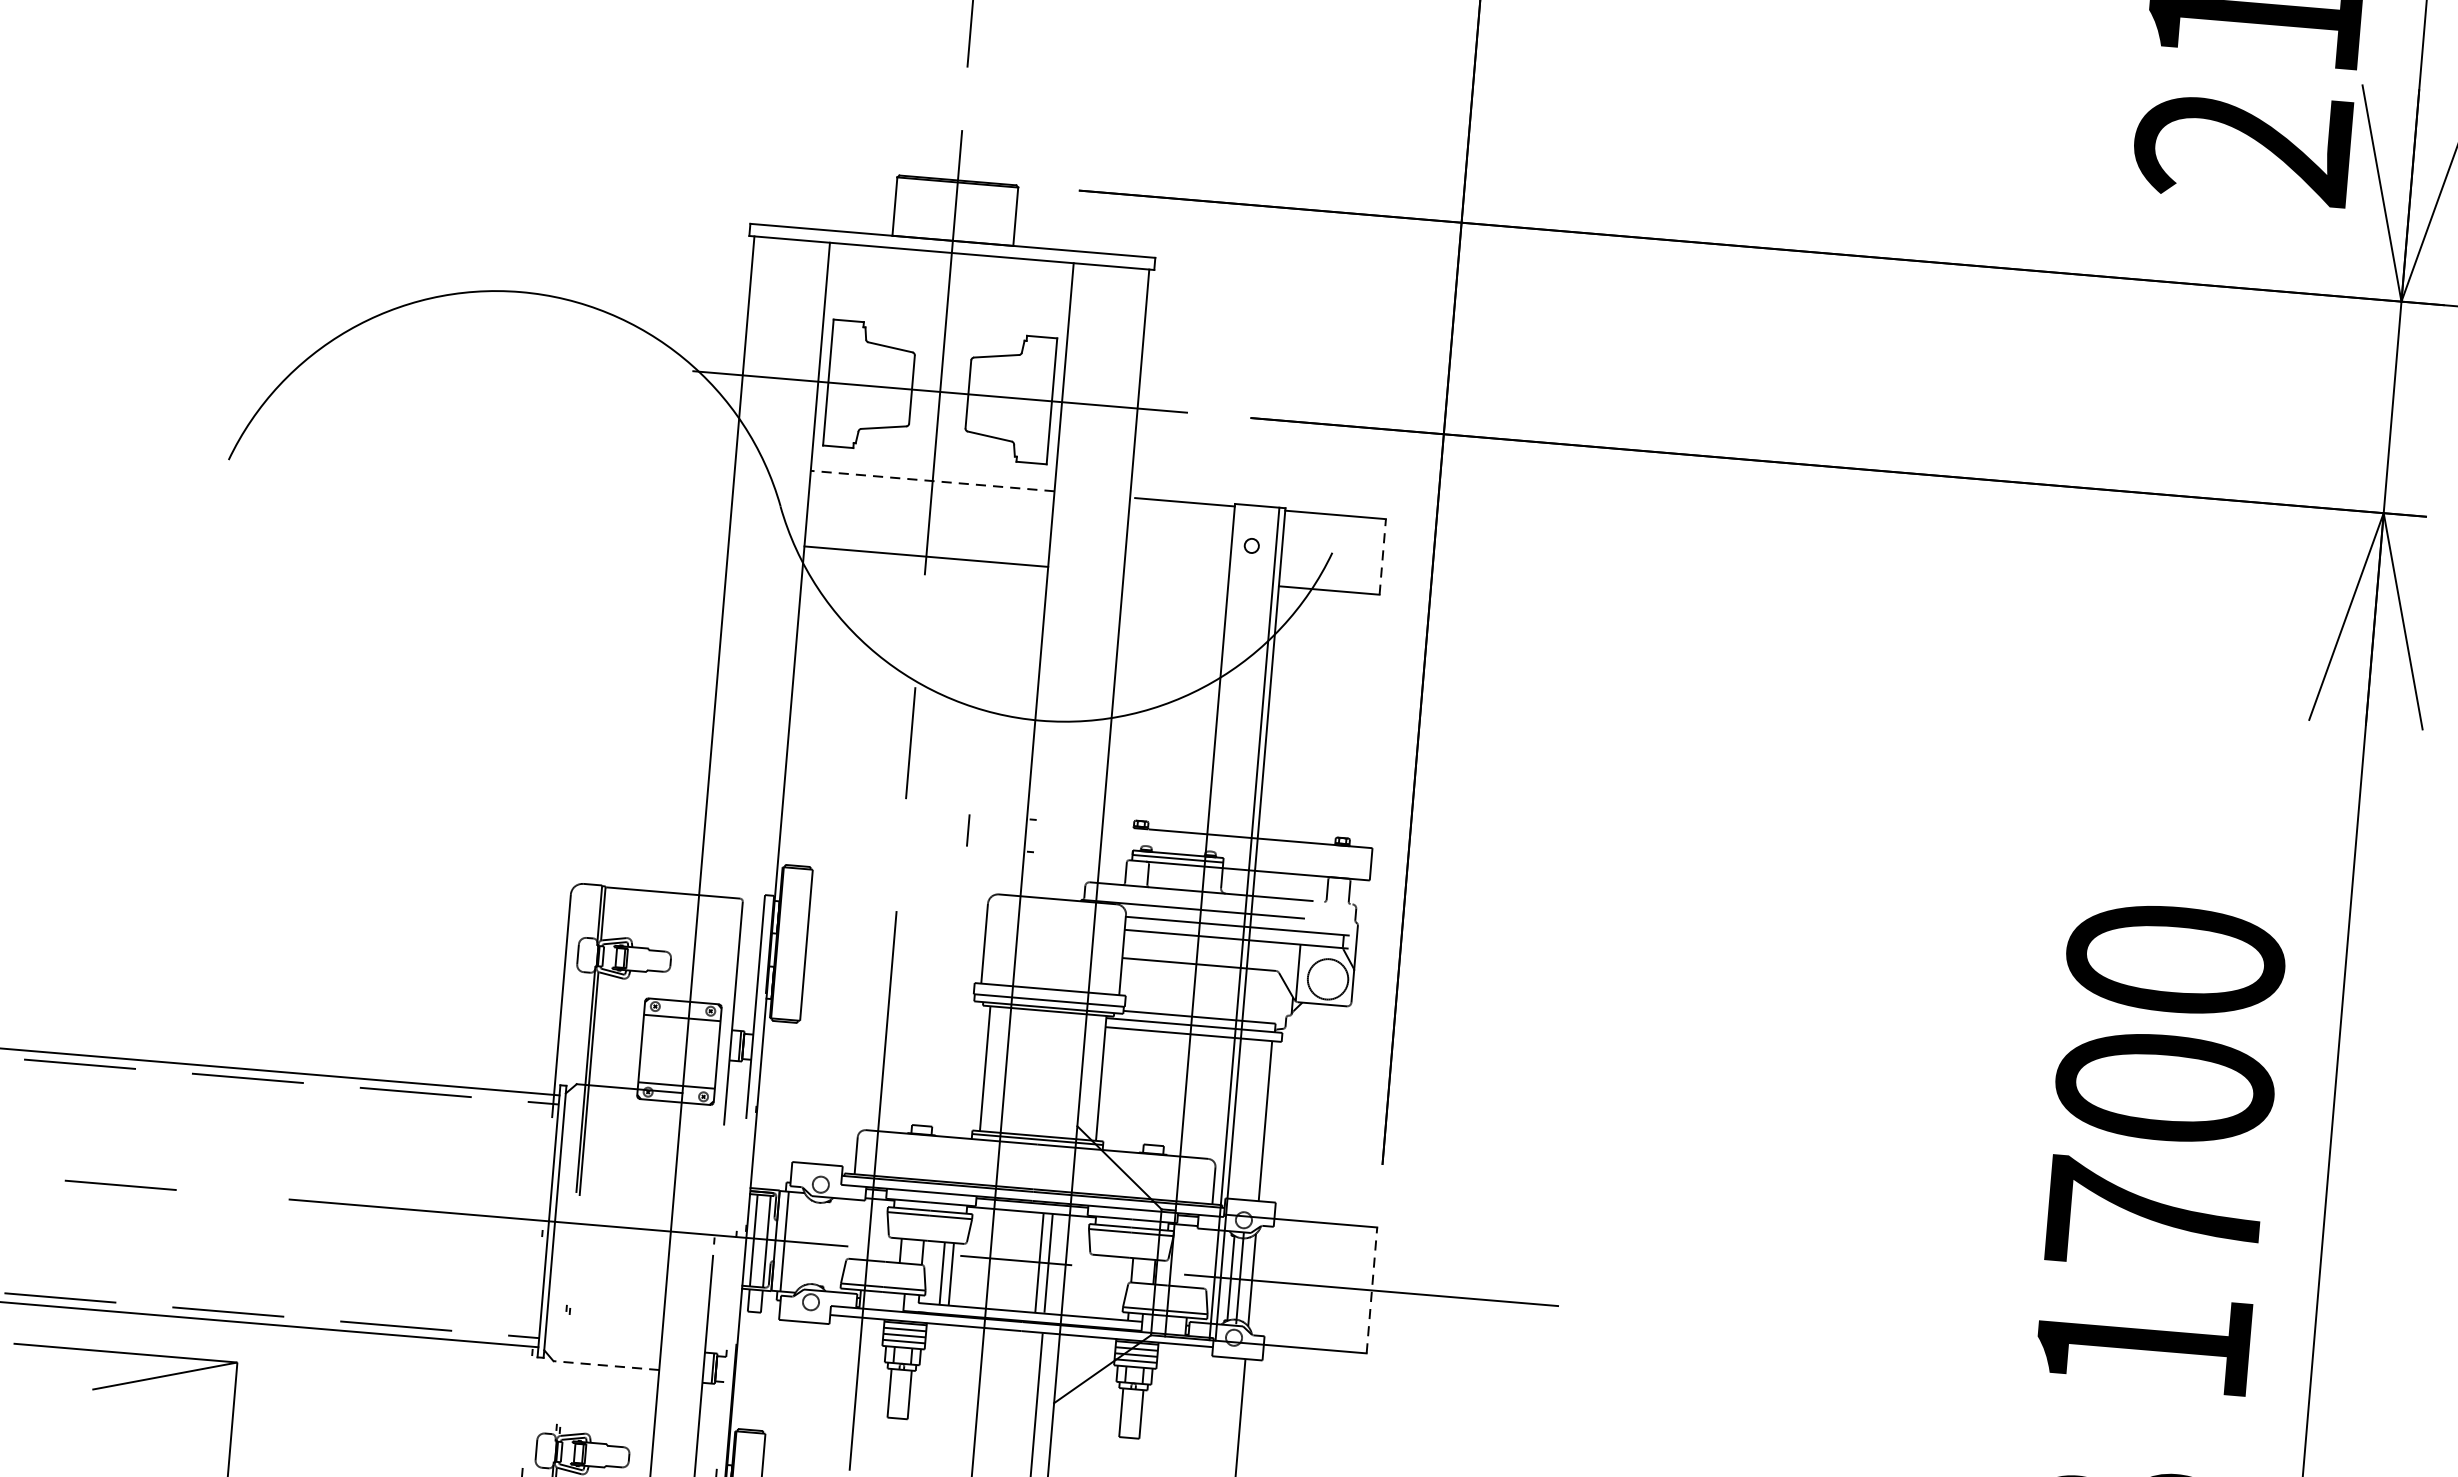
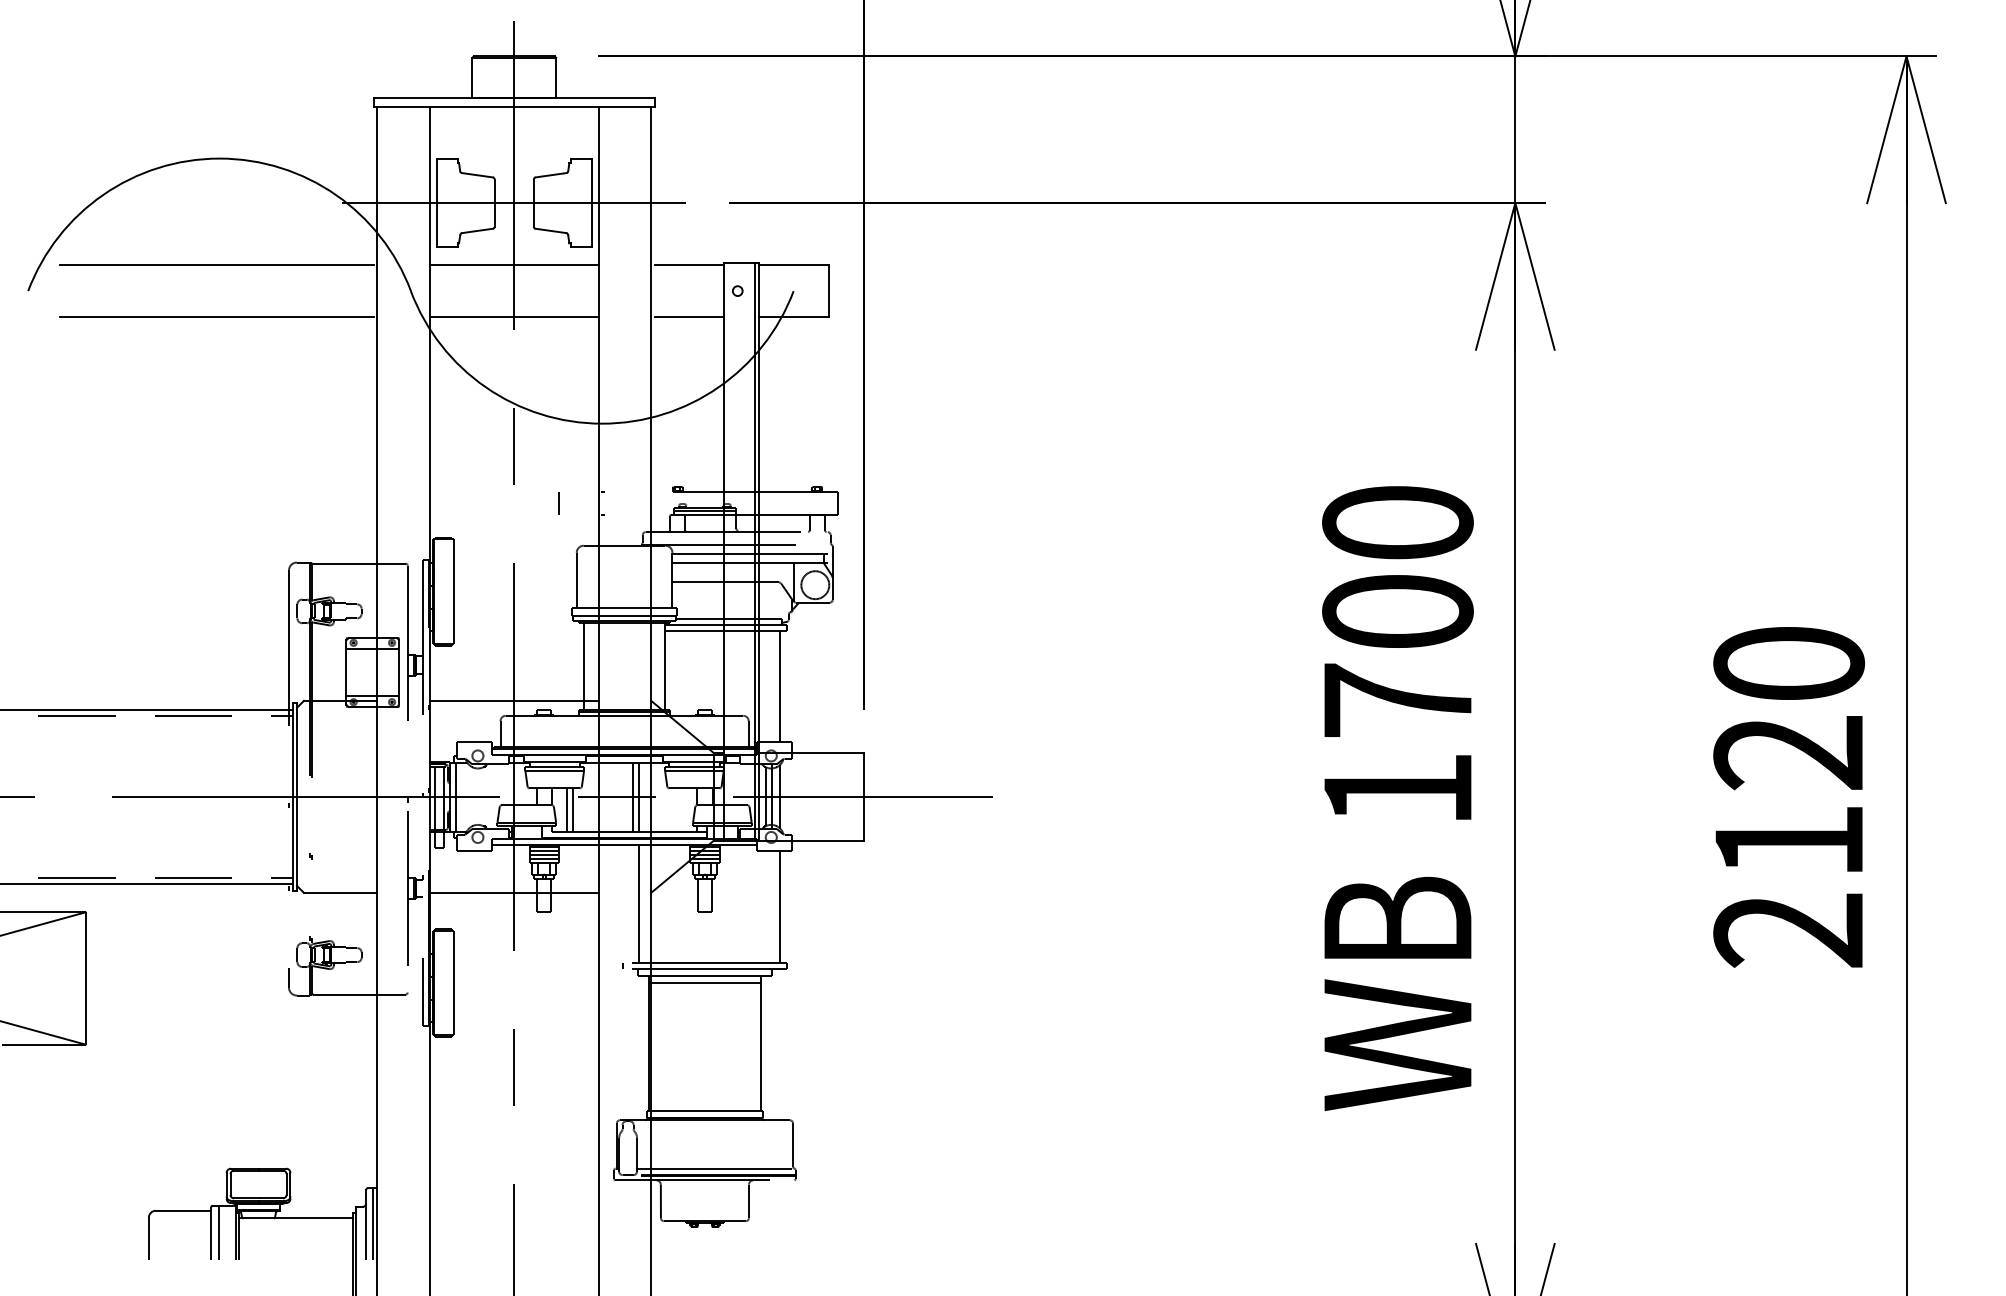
line: (503, 444) -> (216, 264), added
line: (933, 480) -> (514, 264), dashed -> solid
line: (497, 520) -> (216, 317), added
line: (1382, 556) -> (828, 290), dashed -> solid
line: (1177, 578) -> (688, 317), added
line: (878, 1109) -> (513, 700), added
line: (1371, 1289) -> (863, 796), dashed -> solid
line: (606, 1364) -> (340, 892), dashed -> solid
line: (855, 1385) -> (513, 892), added

